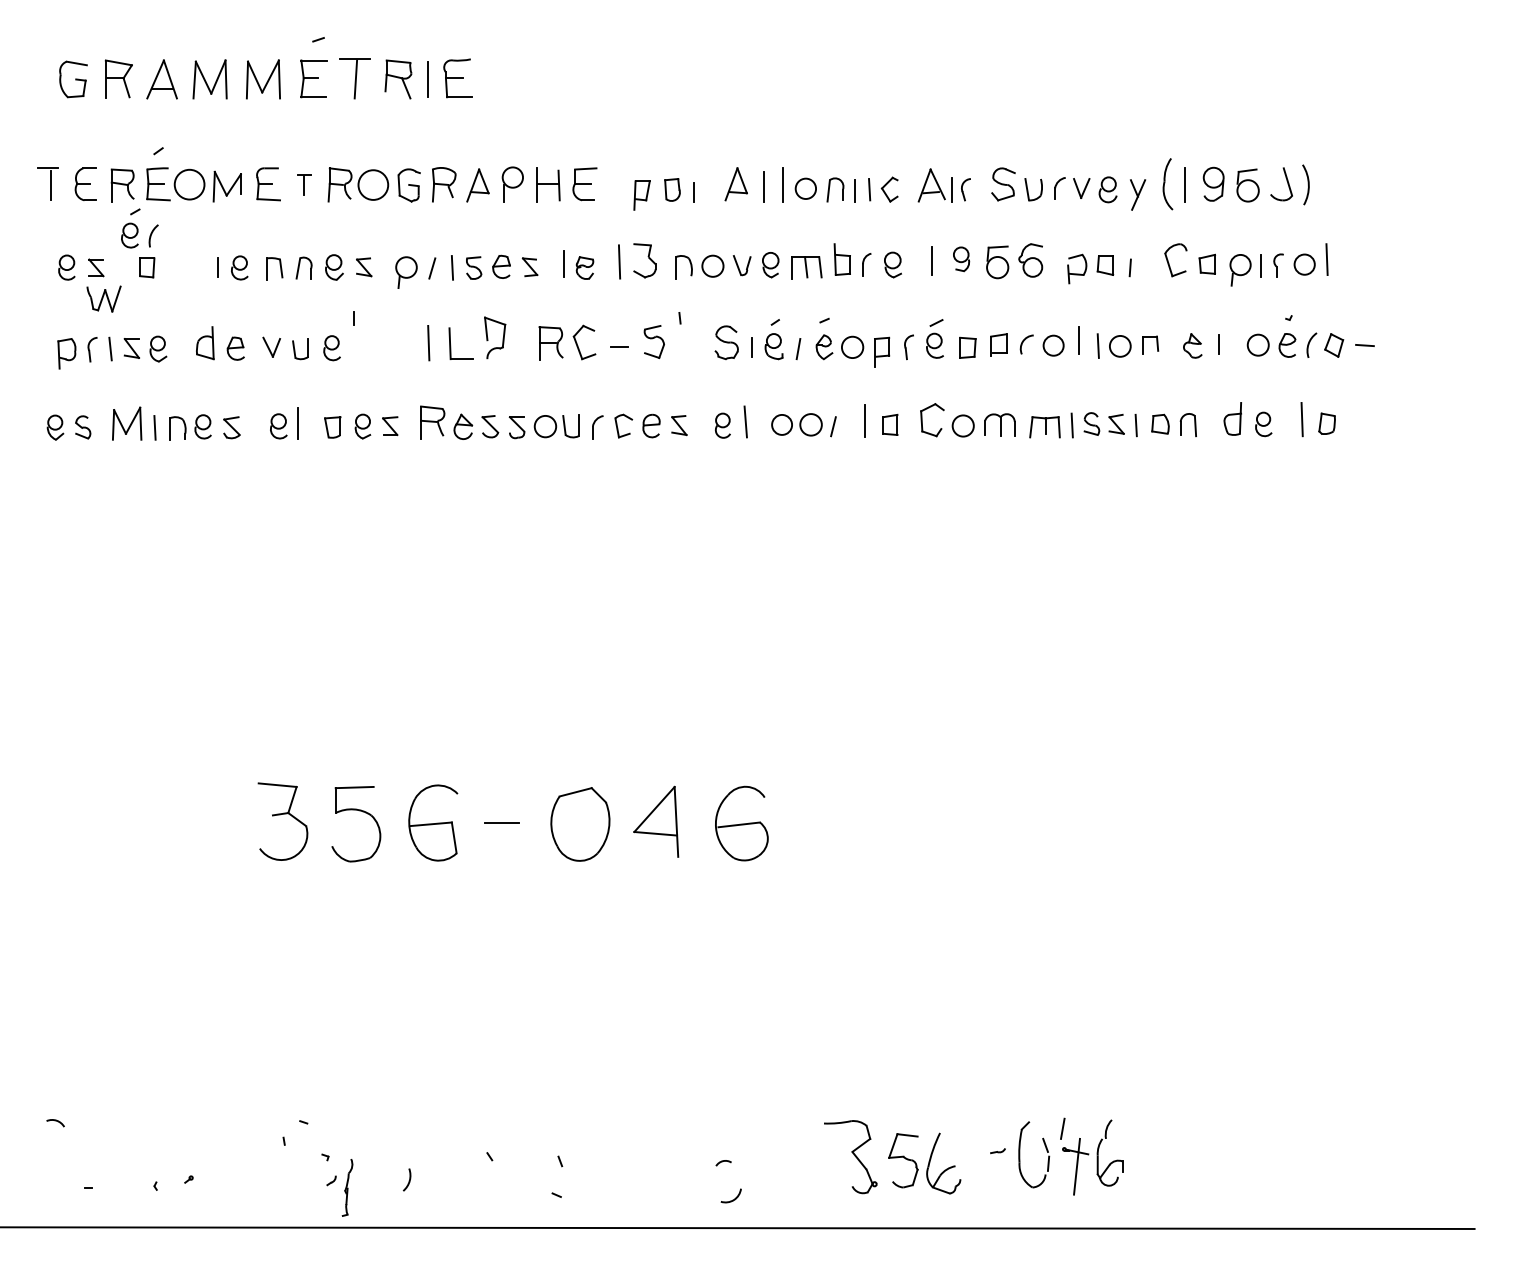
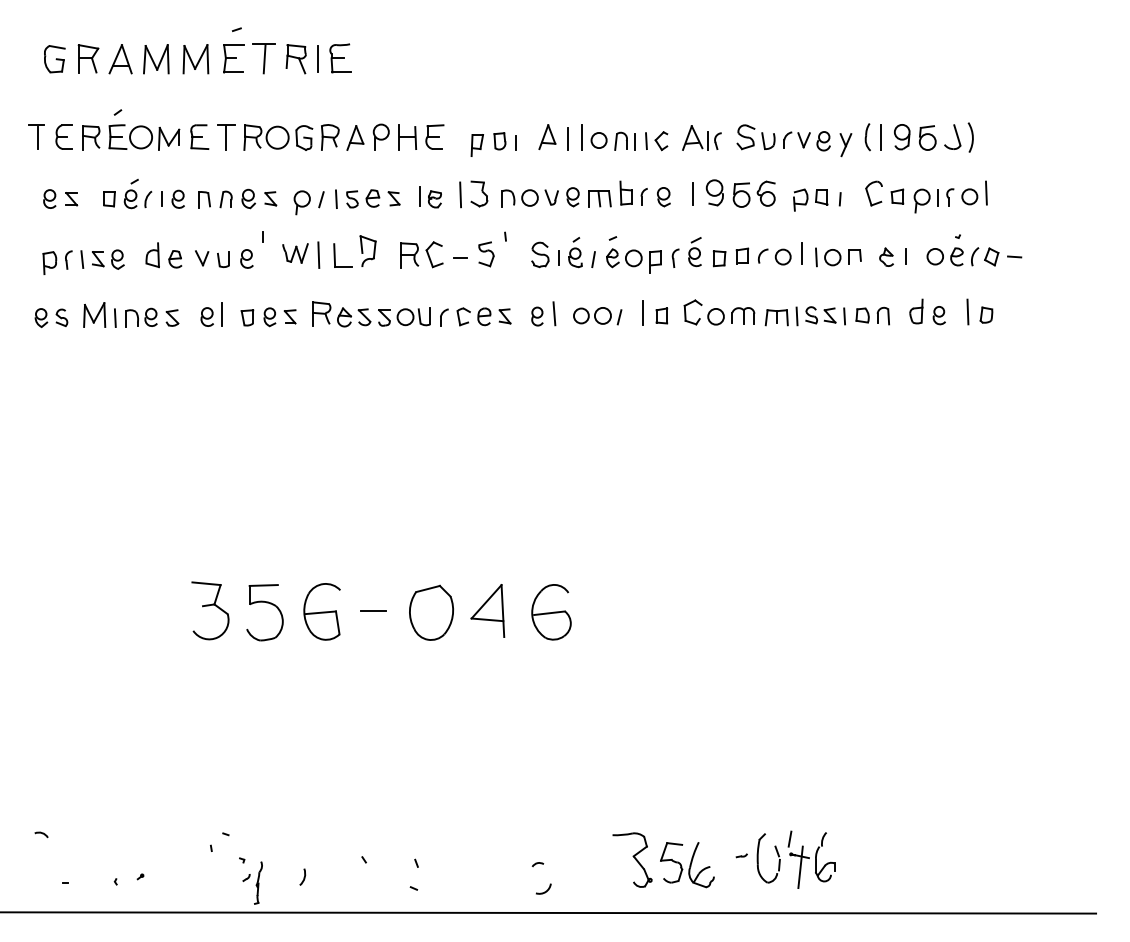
part: (304, 184) -> (226, 137), size x1.67
part: (1167, 184) -> (867, 137), size x0.71
part: (139, 229) -> (137, 194), moved
part: (961, 258) -> (714, 192), size x1.43
part: (104, 299) -> (295, 253), moved

